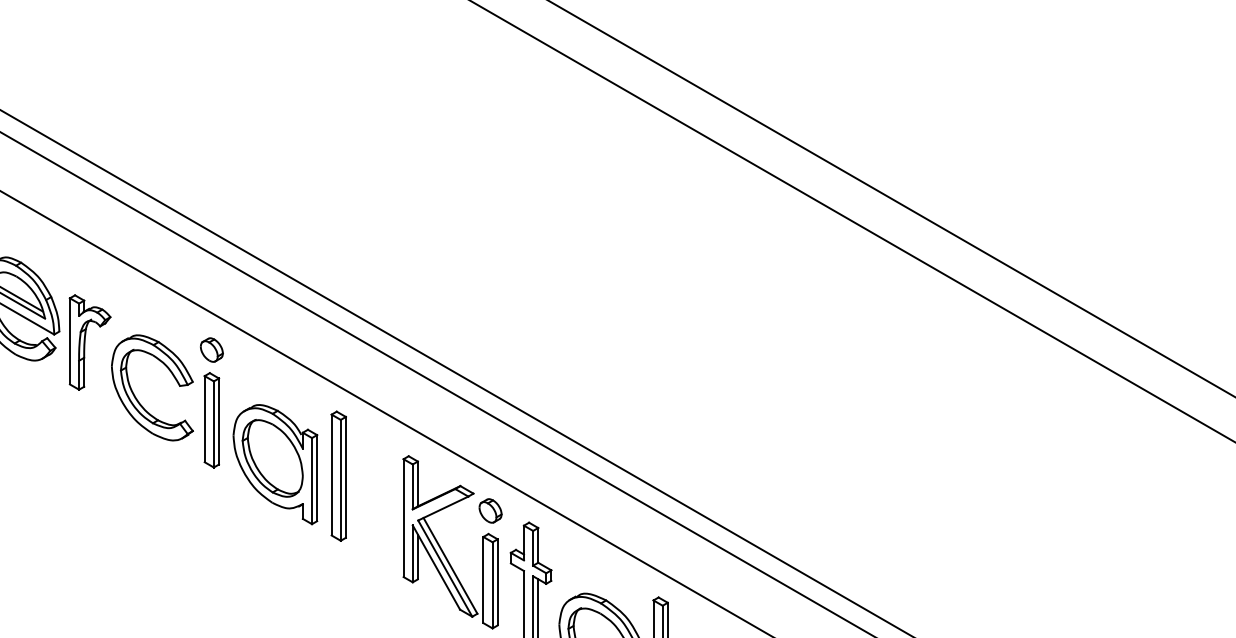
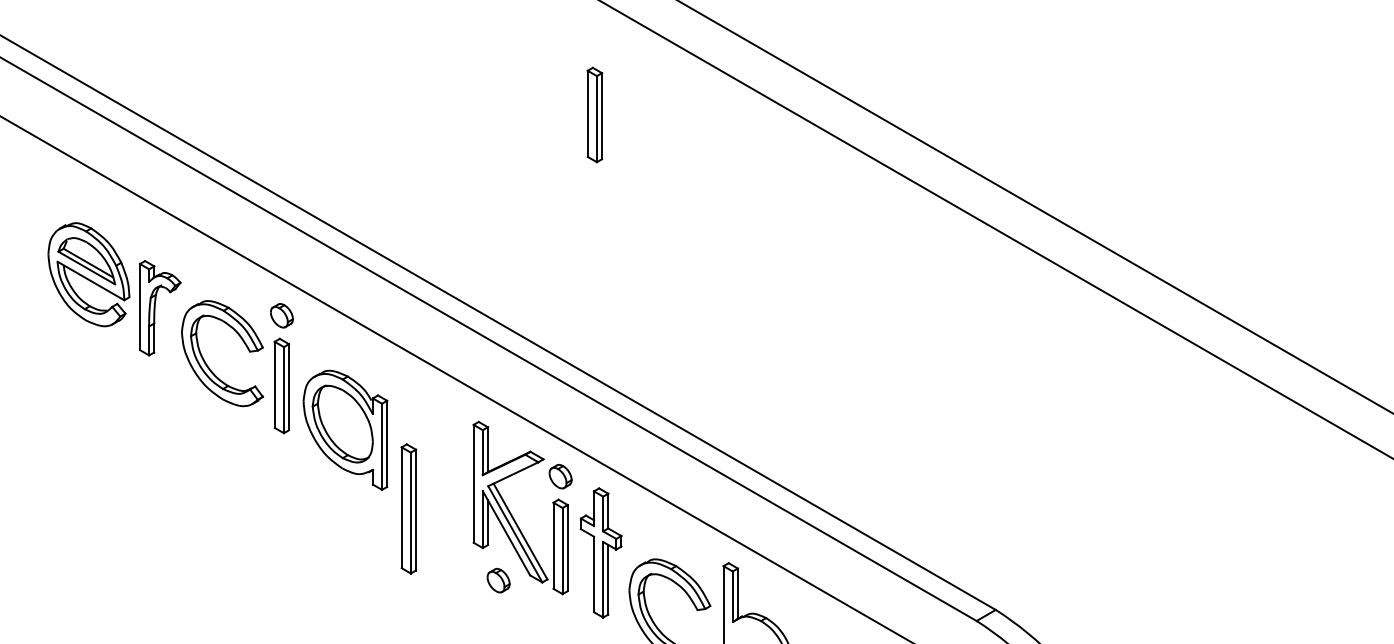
part: (524, 148) -> (594, 114), added
part: (338, 475) -> (408, 508), moved
part: (428, 614) -> (498, 580), added

